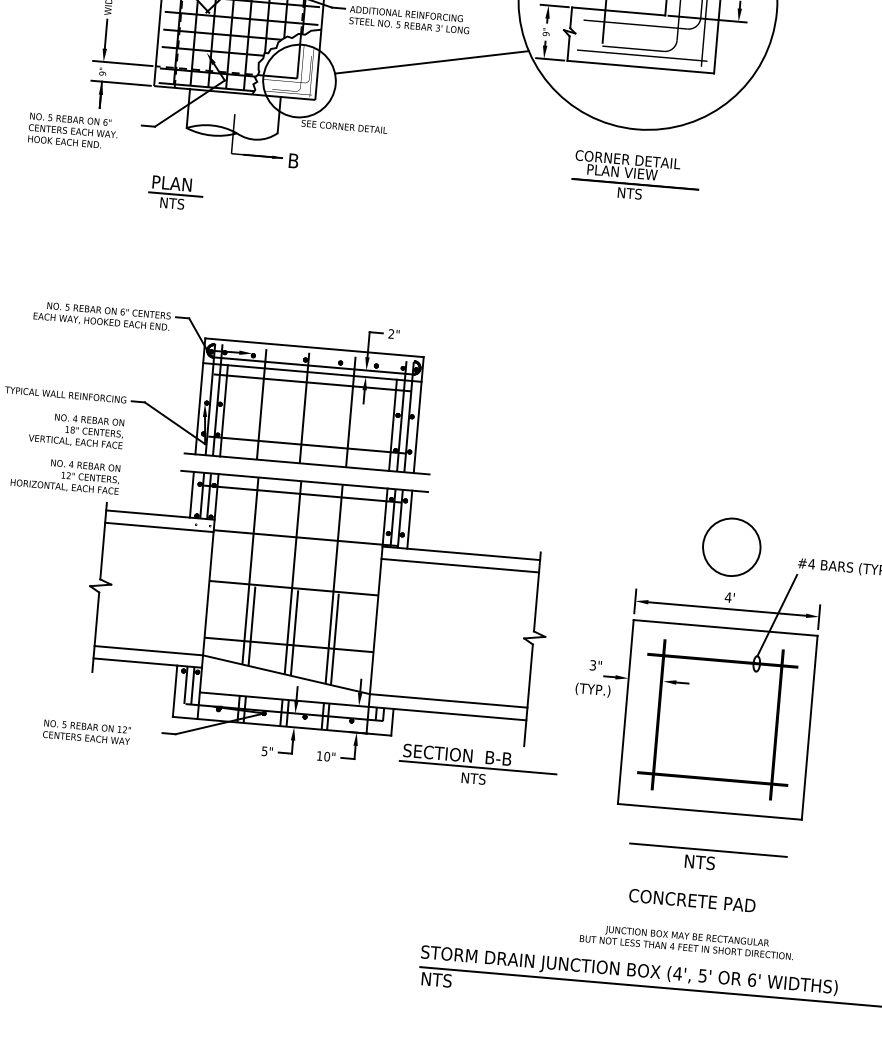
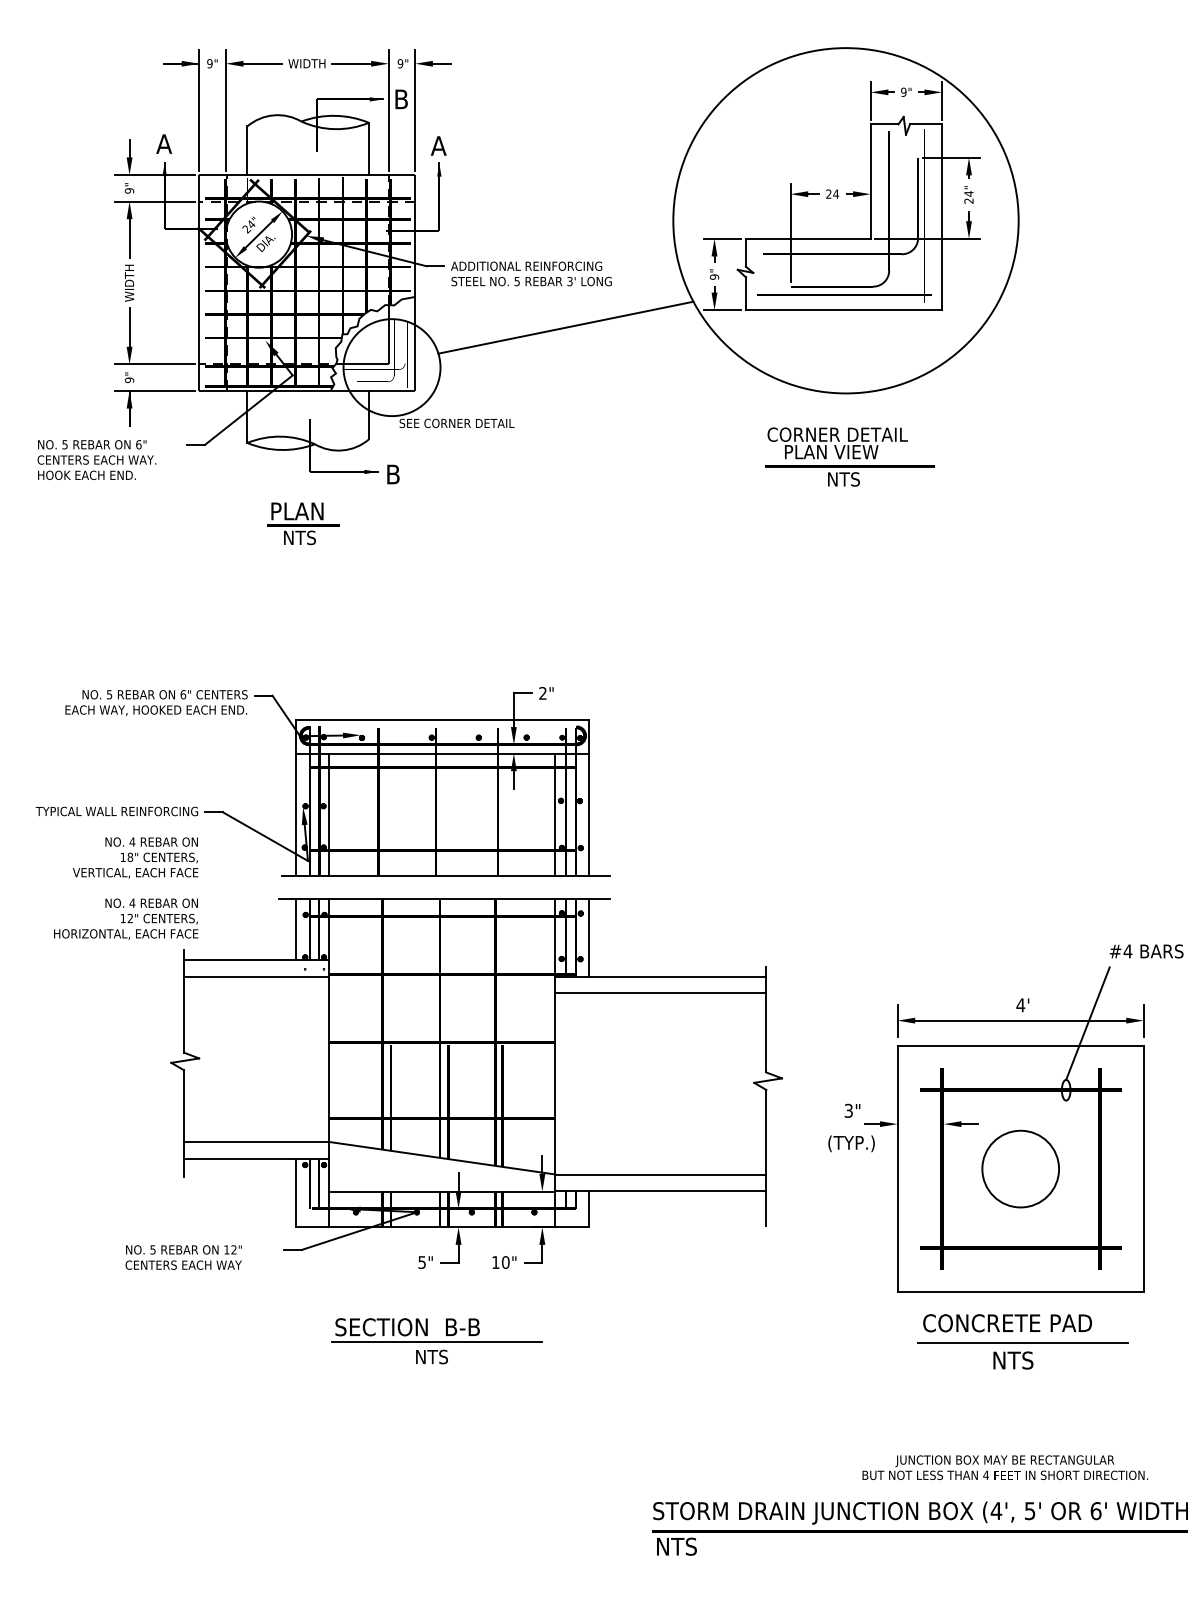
text: (175, 193) -> (303, 523), moved
circle: (731, 546) -> (1020, 1168), moved
part: (478, 767) -> (436, 1341), moved
text: (692, 900) -> (1007, 1323), moved

